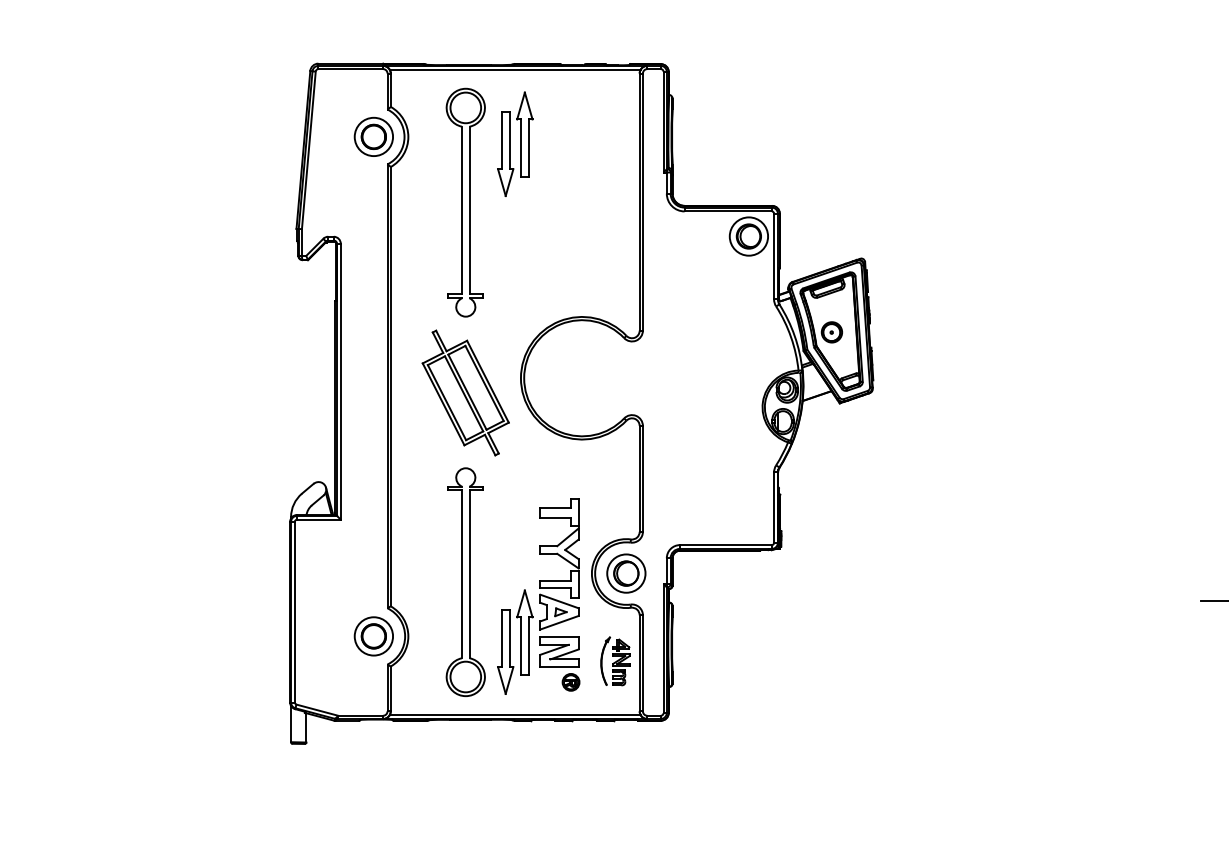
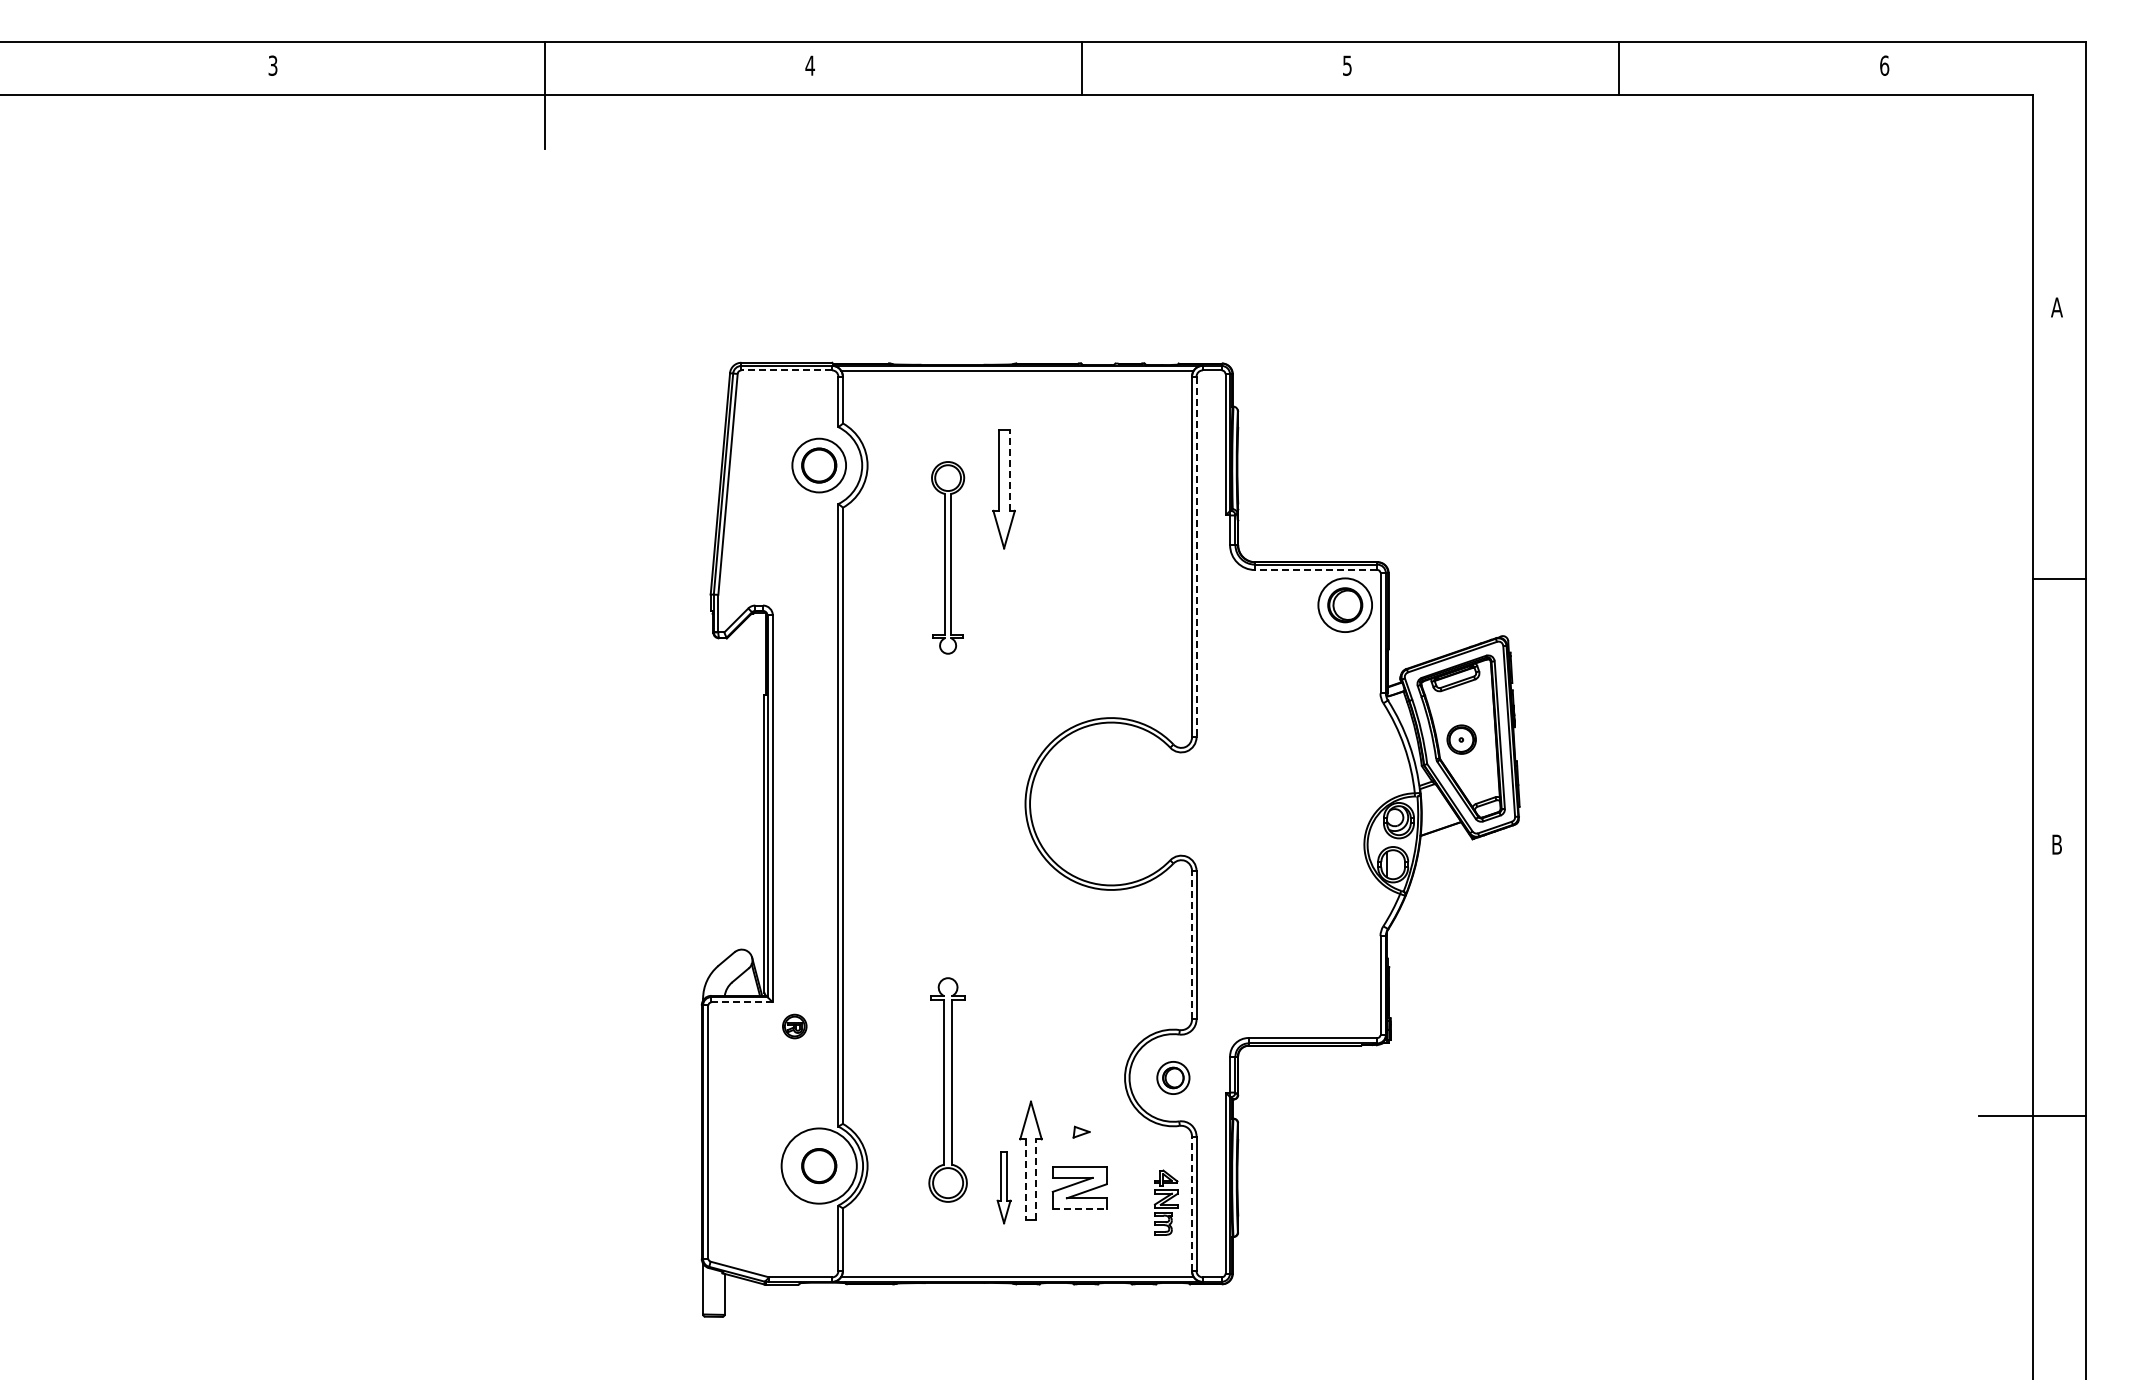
line: (350, 69) -> (786, 370), solid -> dashed
part: (524, 134) -> (1030, 462), removed
line: (509, 140) -> (1009, 470), solid -> dashed
part: (465, 202) -> (947, 557), size x0.6
line: (642, 202) -> (1196, 557), solid -> dashed
line: (727, 211) -> (1315, 570), solid -> dashed
part: (465, 392) -> (947, 824), removed
line: (640, 478) -> (1192, 944), solid -> dashed
line: (319, 519) -> (742, 1002), solid -> dashed
part: (562, 558) -> (1083, 1056), removed
part: (626, 573) -> (1173, 1077), size x0.6
part: (465, 581) -> (947, 1089), size x0.7
circle: (374, 636) -> (819, 1165), size x1.4
line: (528, 645) -> (1036, 1179), solid -> dashed
line: (520, 646) -> (1025, 1180), solid -> dashed
part: (505, 651) -> (1003, 1187), size x0.6
part: (605, 660) -> (1144, 1200), removed
line: (640, 663) -> (1192, 1203), solid -> dashed
line: (559, 667) -> (1079, 1209), solid -> dashed
part: (570, 682) -> (794, 1026), moved

